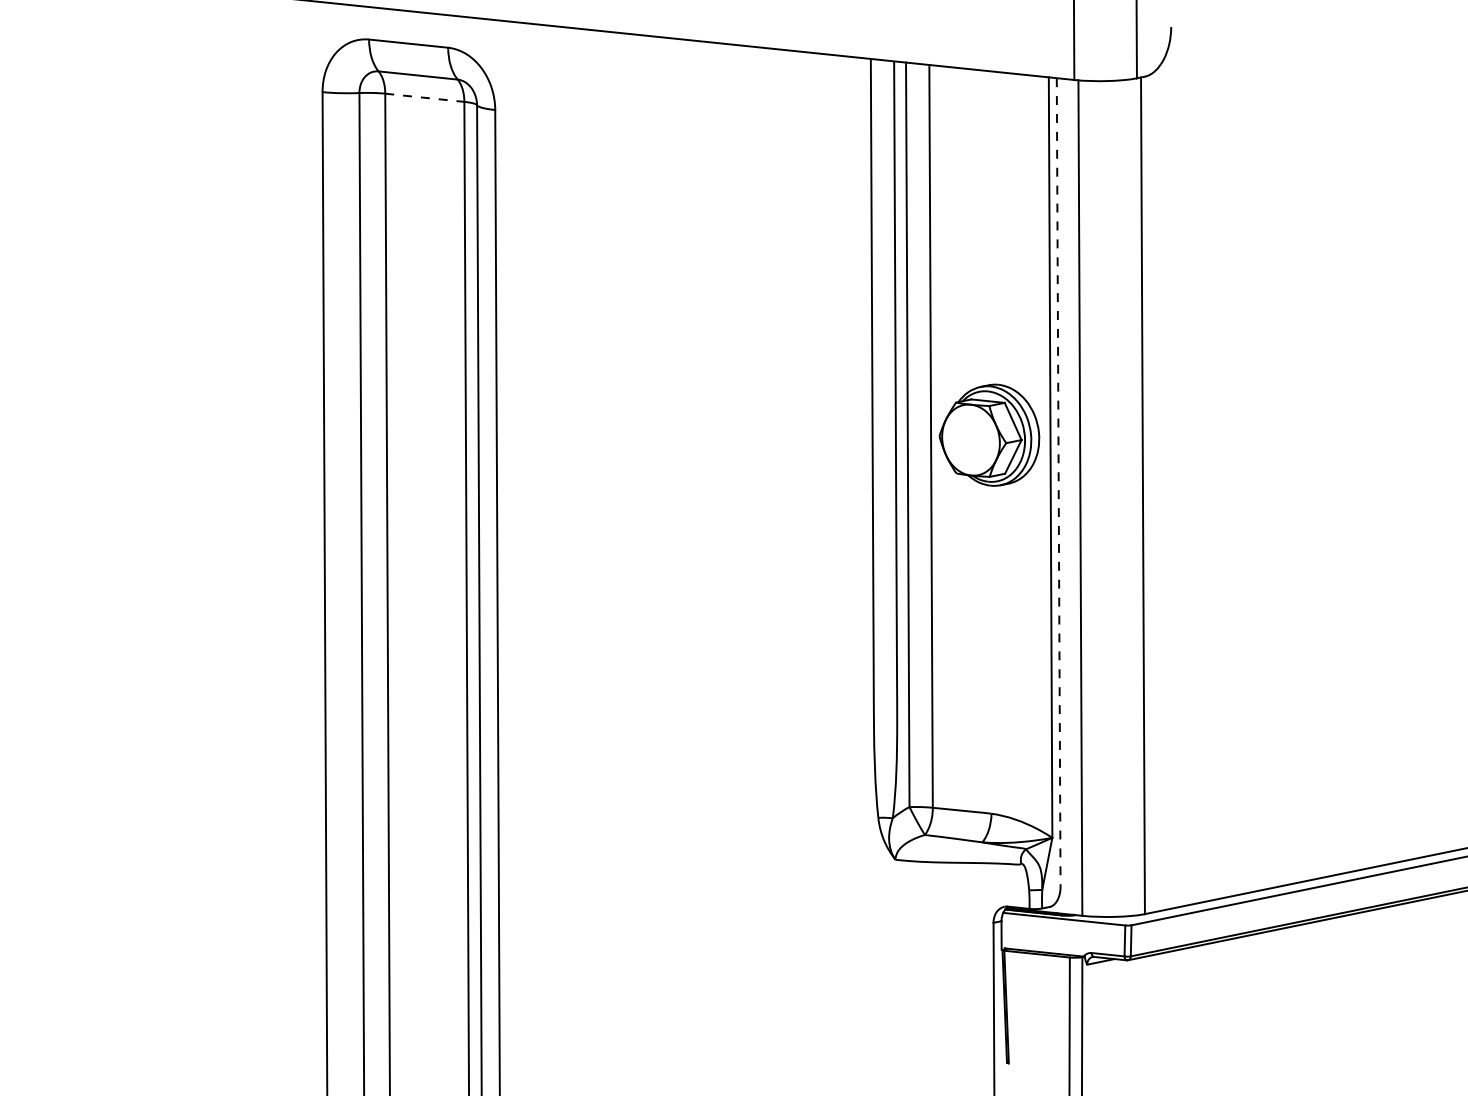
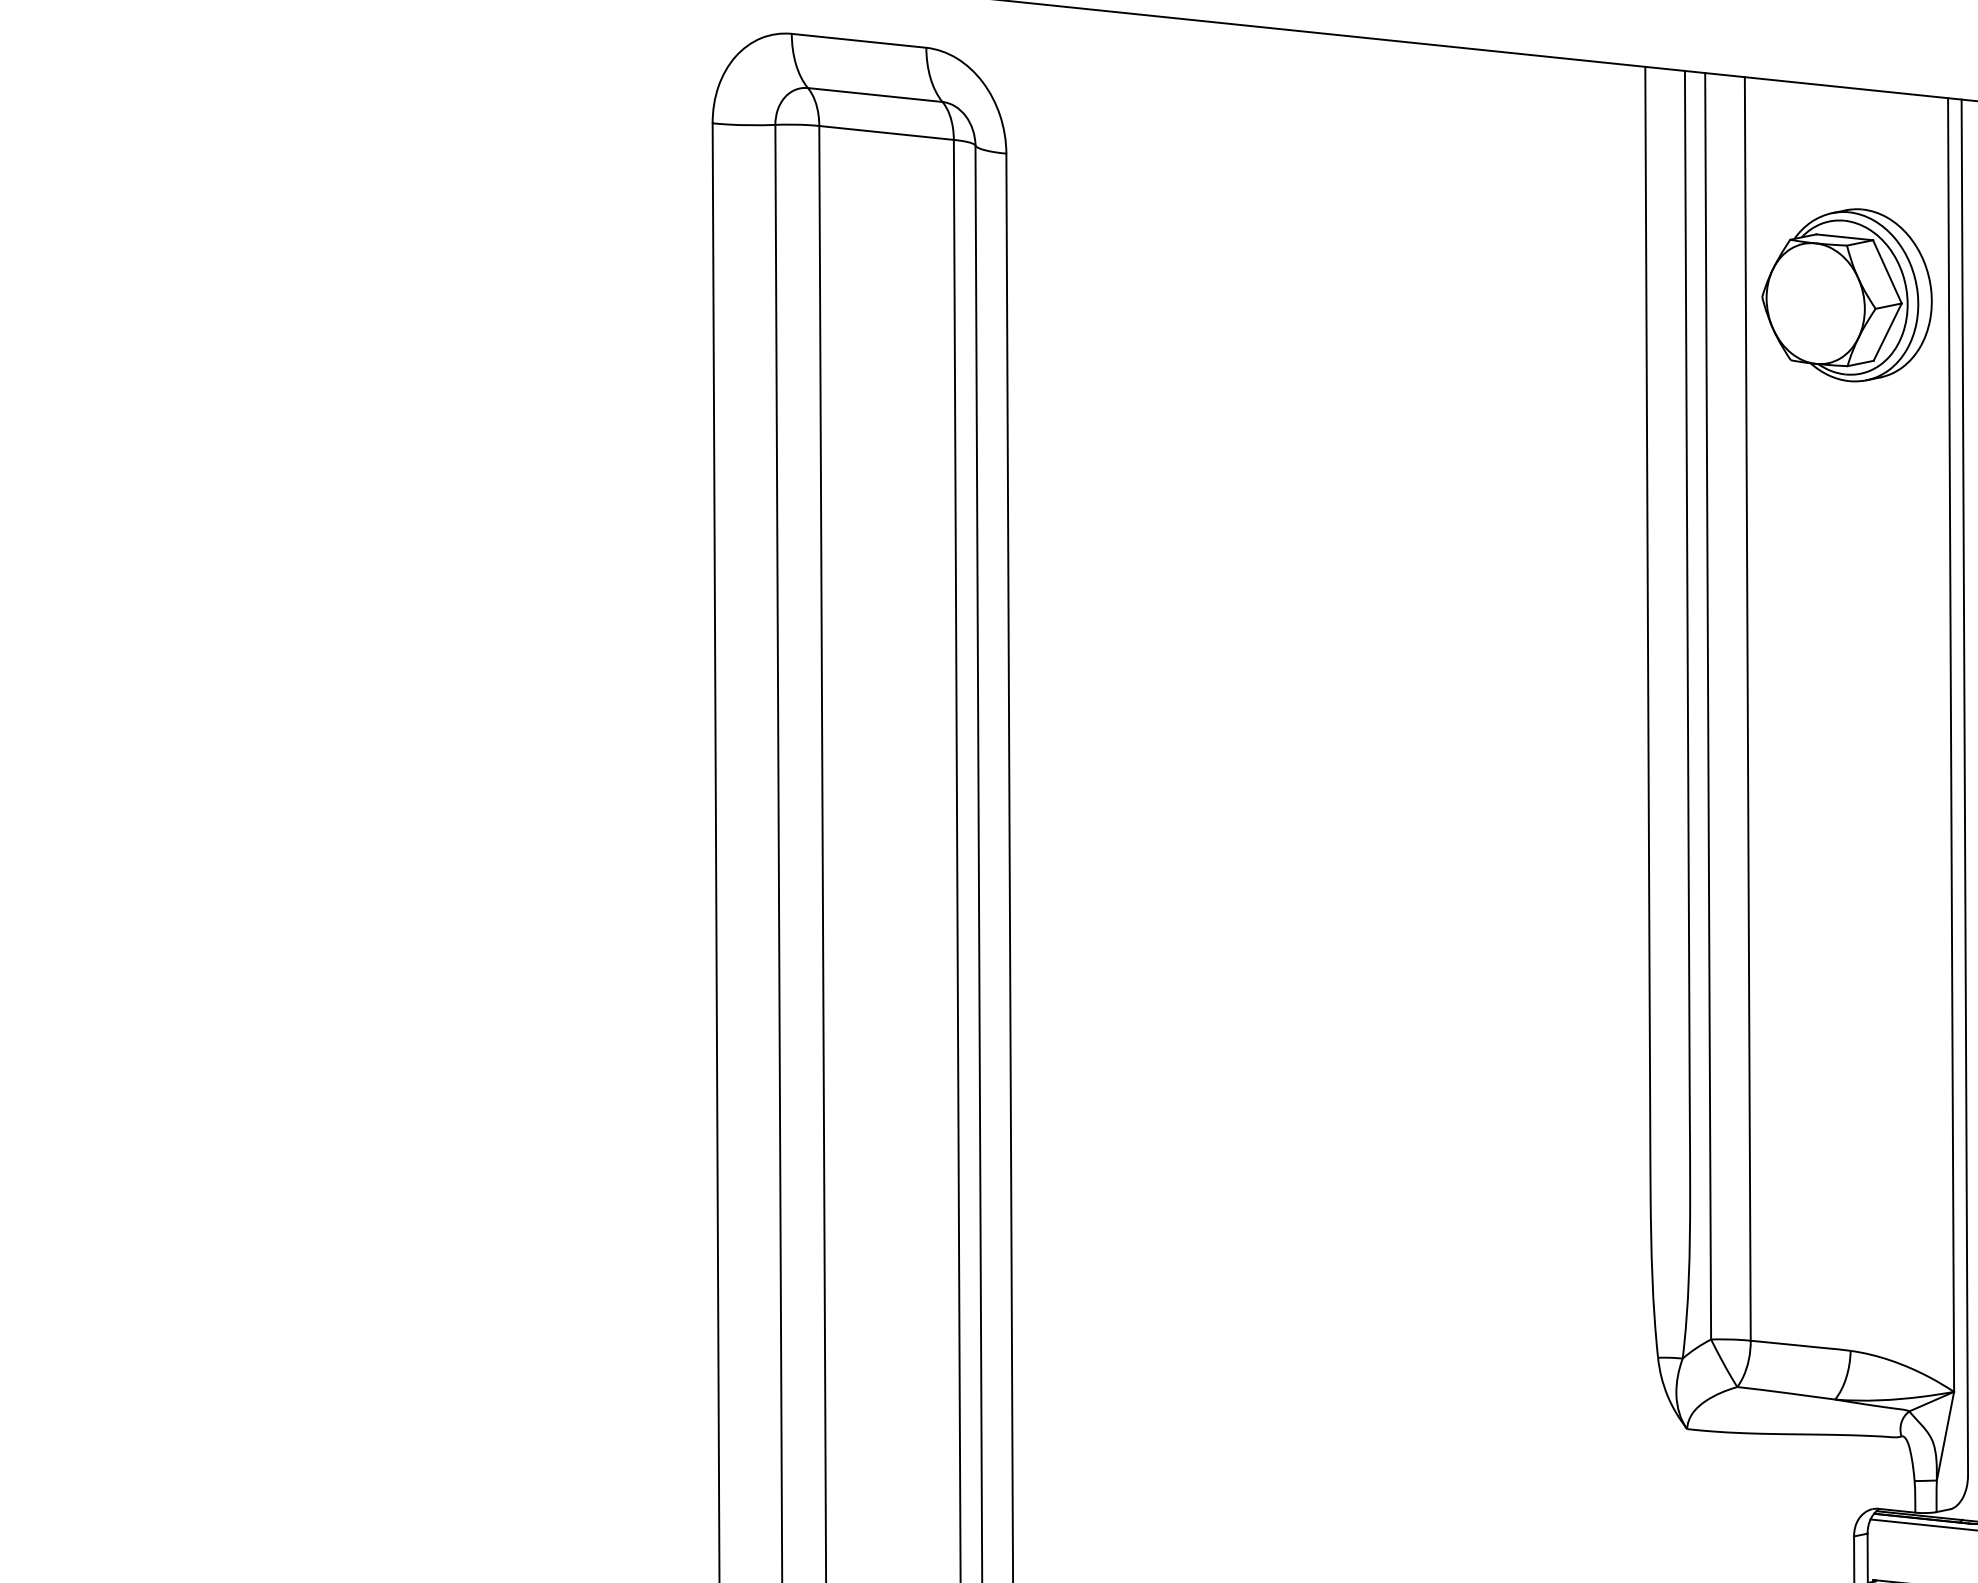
line: (424, 97) -> (886, 132), dashed -> solid
part: (989, 434) -> (1847, 294), moved
line: (1058, 483) -> (1964, 789), dashed -> solid

